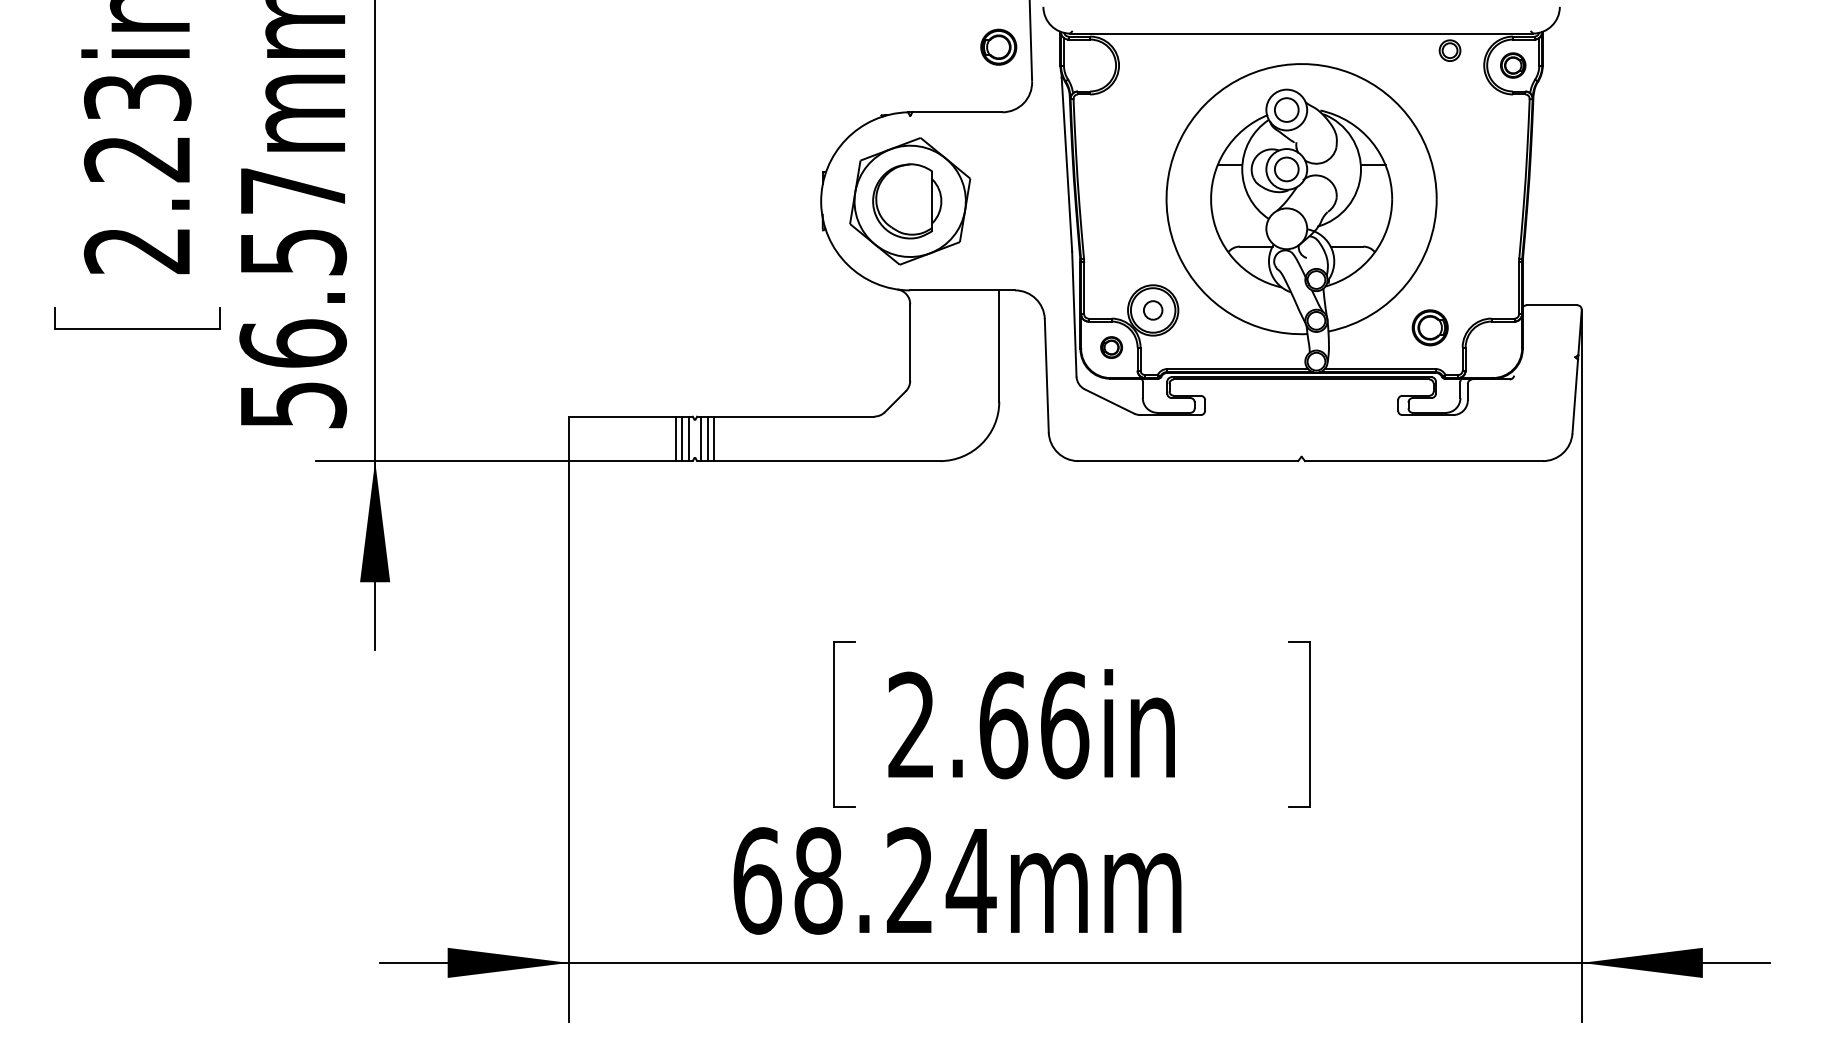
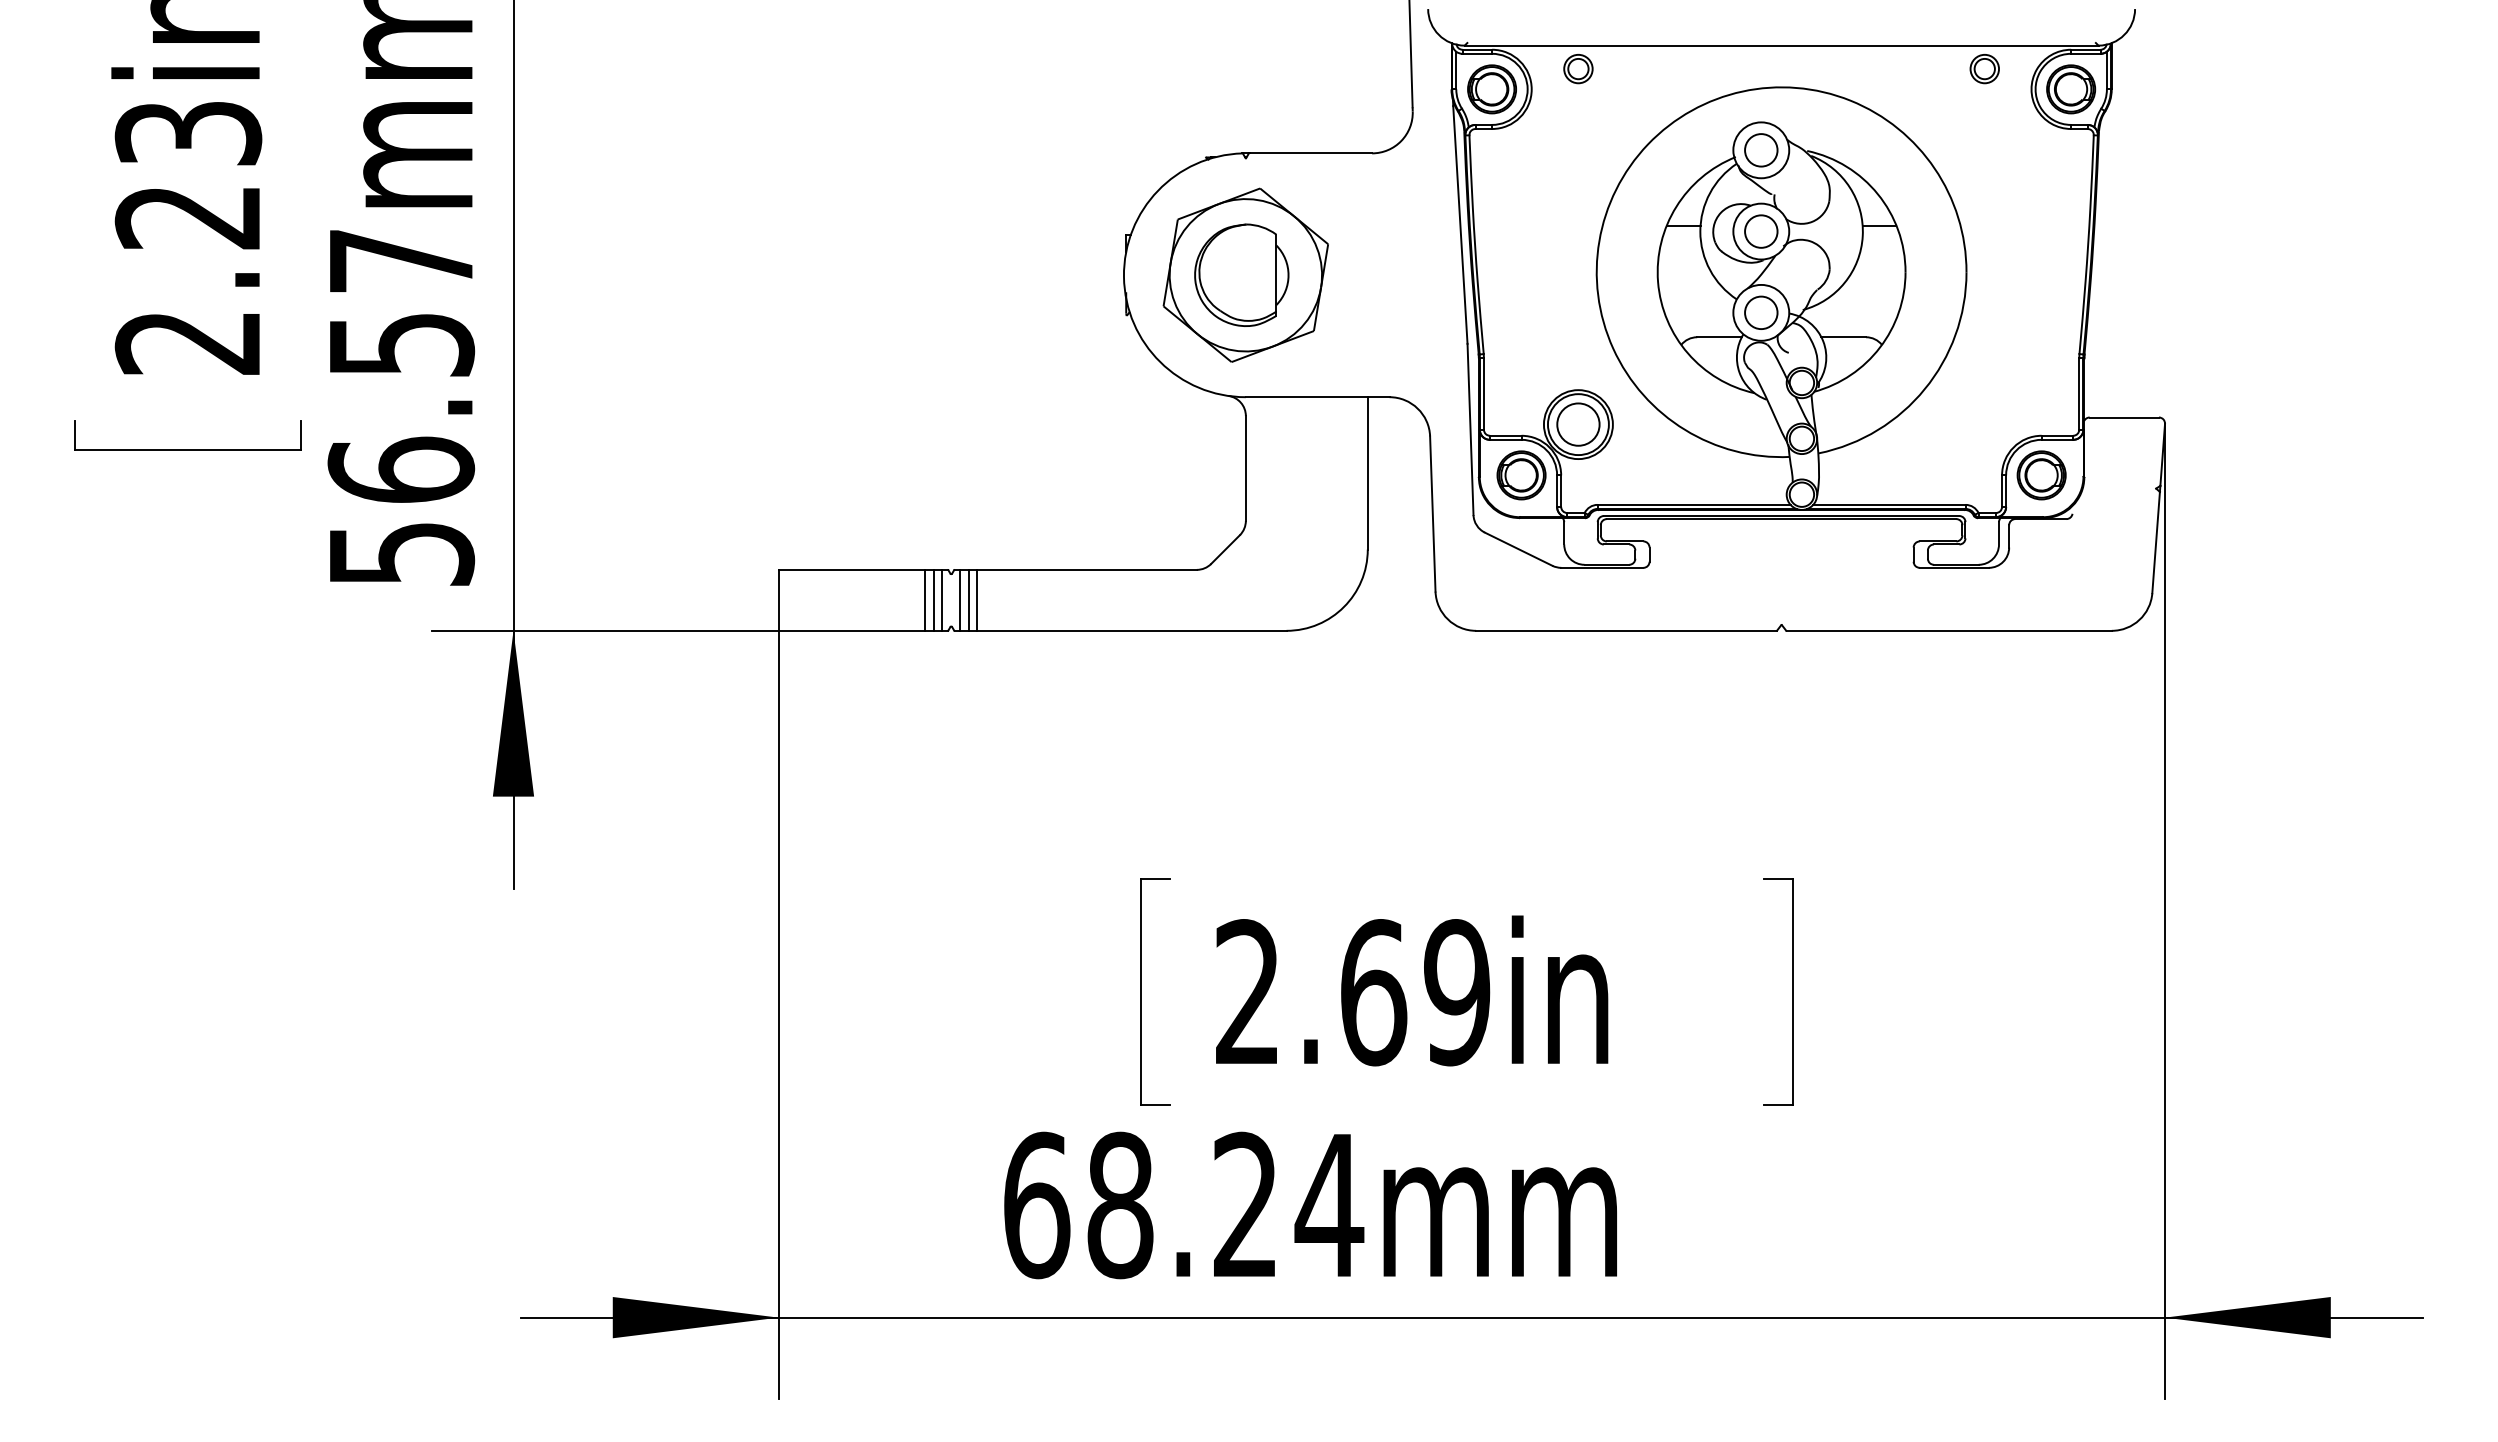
part: (998, 47) -> (1491, 89), moved
part: (1153, 51) -> (1578, 69), added
part: (1513, 65) -> (2071, 89), size x1.43
circle: (1286, 228) -> (1761, 312), added
circle: (1153, 310) -> (1578, 424), size x1.67
part: (1430, 327) -> (2041, 475), moved
part: (1111, 347) -> (1521, 475), size x1.67
text: (1064, 725) -> (1457, 992), 2.66in -> 2.69in

